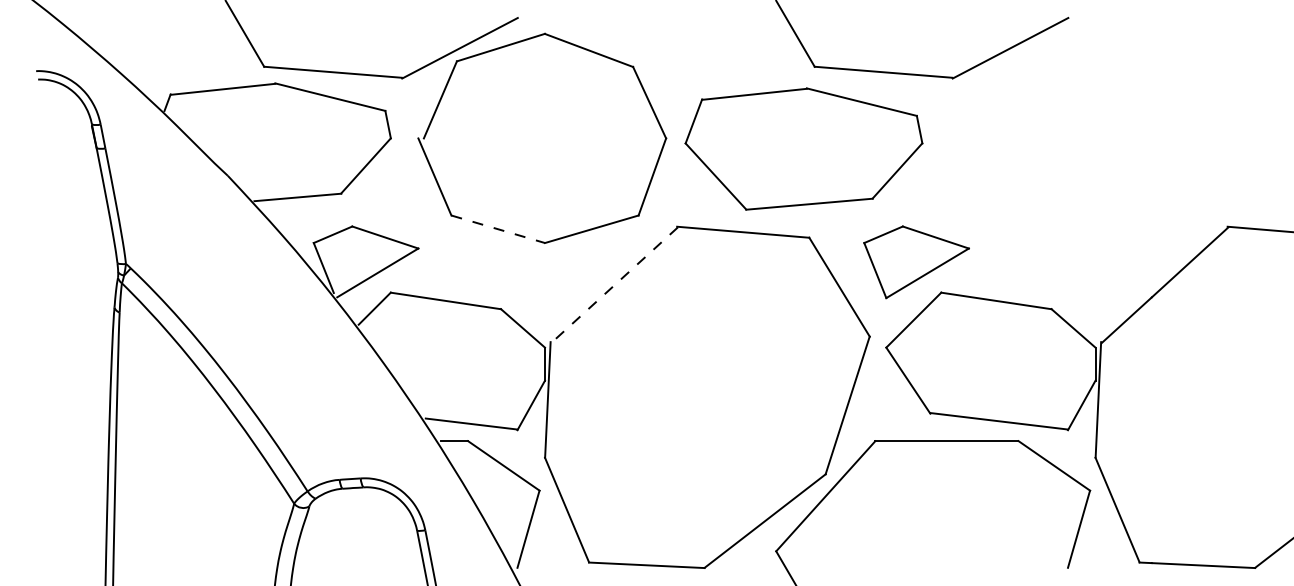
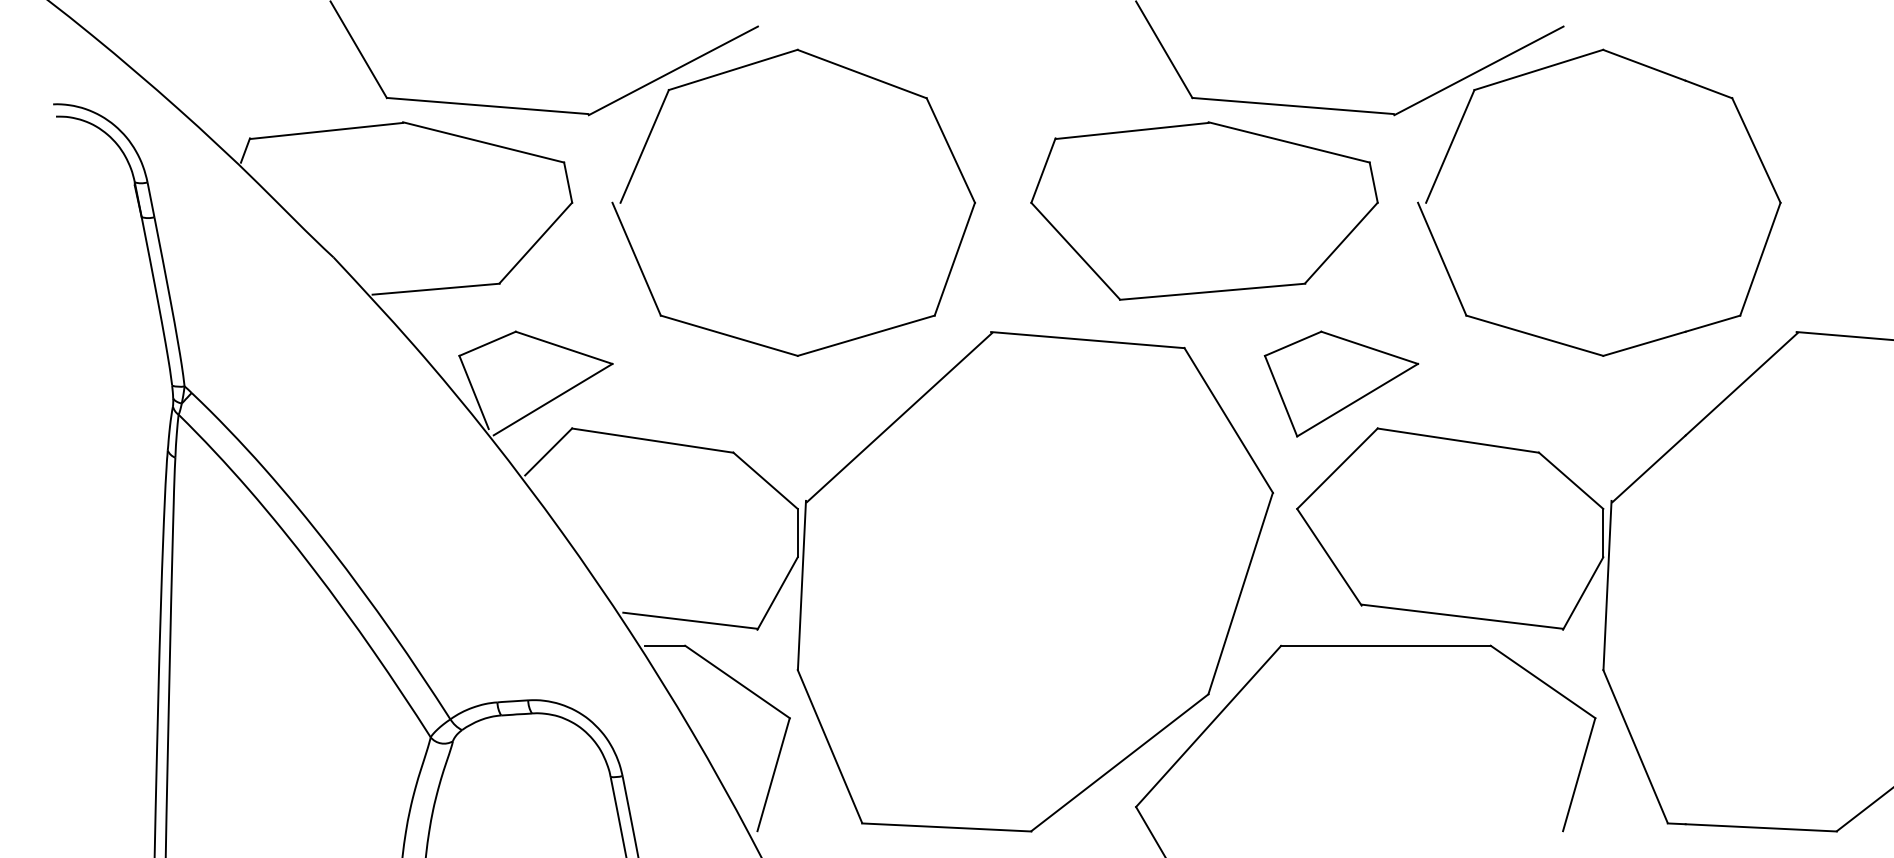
part: (1062, 45) -> (1555, 66), added
part: (803, 148) -> (1203, 210), moved
line: (498, 229) -> (729, 336), dashed -> solid
line: (614, 285) -> (899, 418), dashed -> solid

